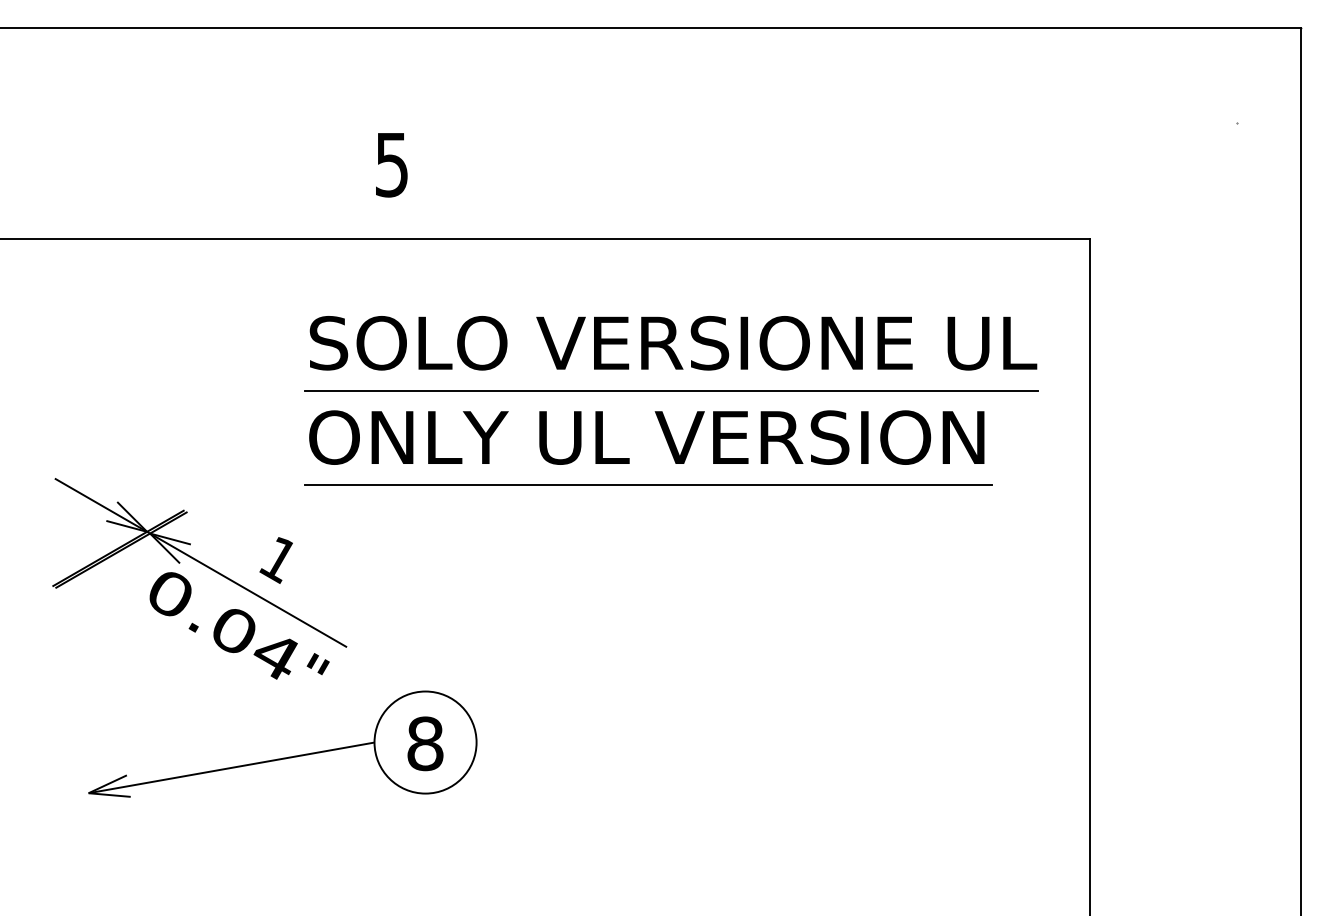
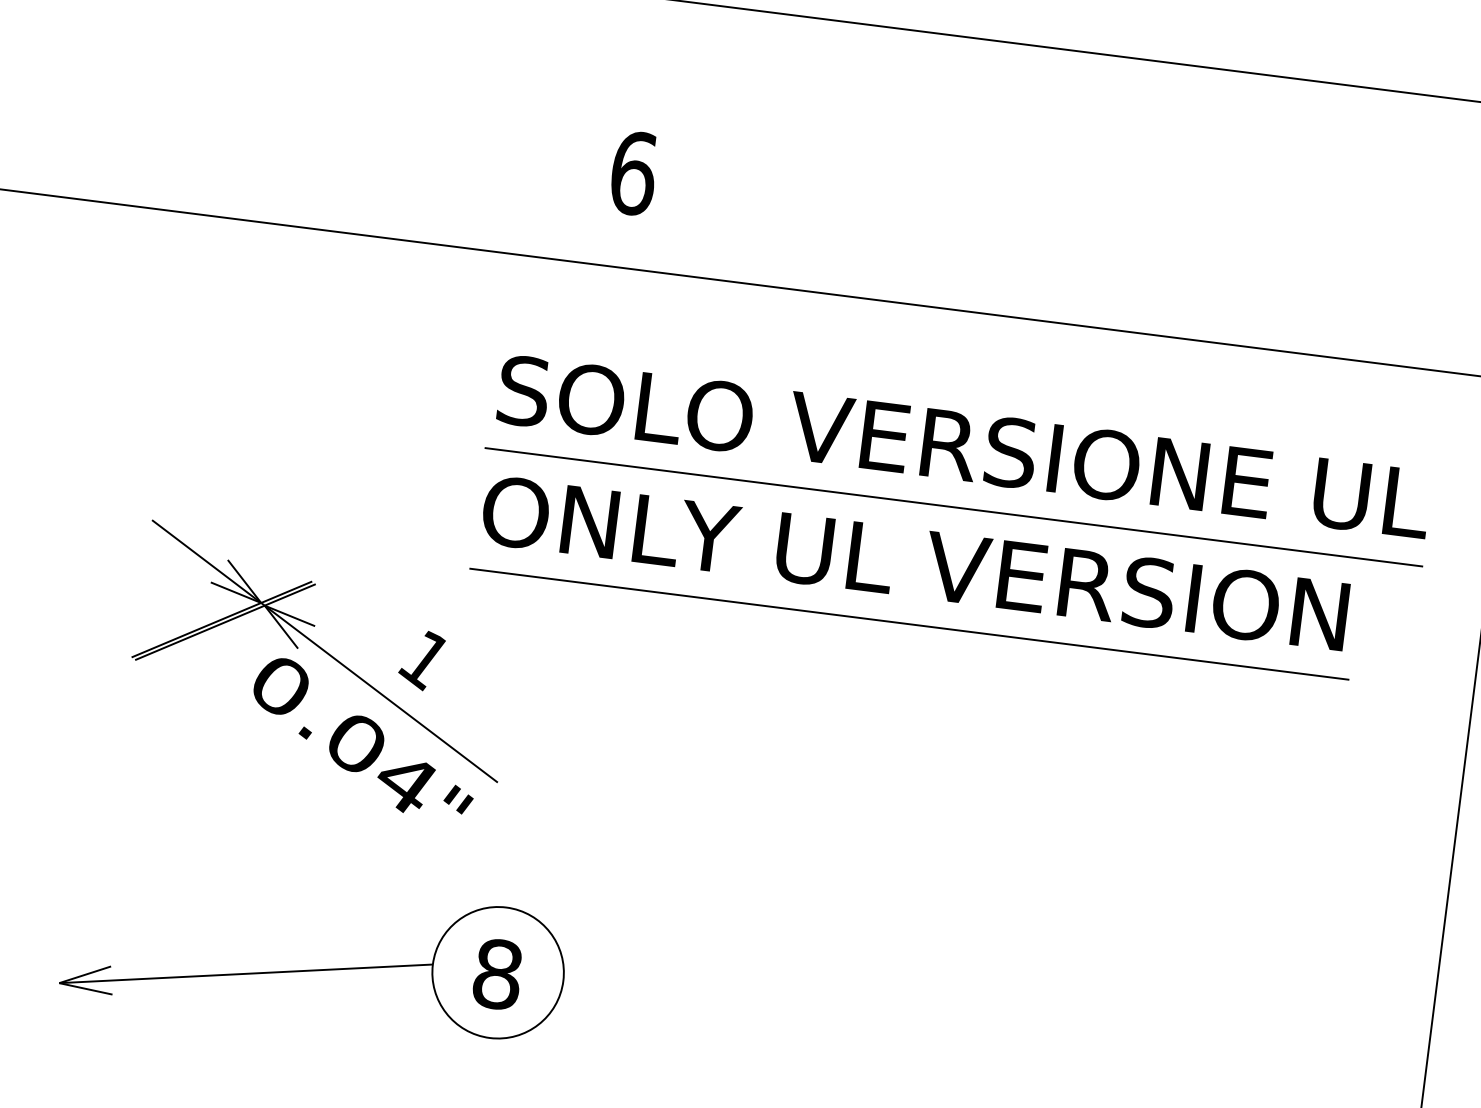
text: (392, 164) -> (634, 173), 5 -> 6
part: (283, 757) -> (314, 968), moved

